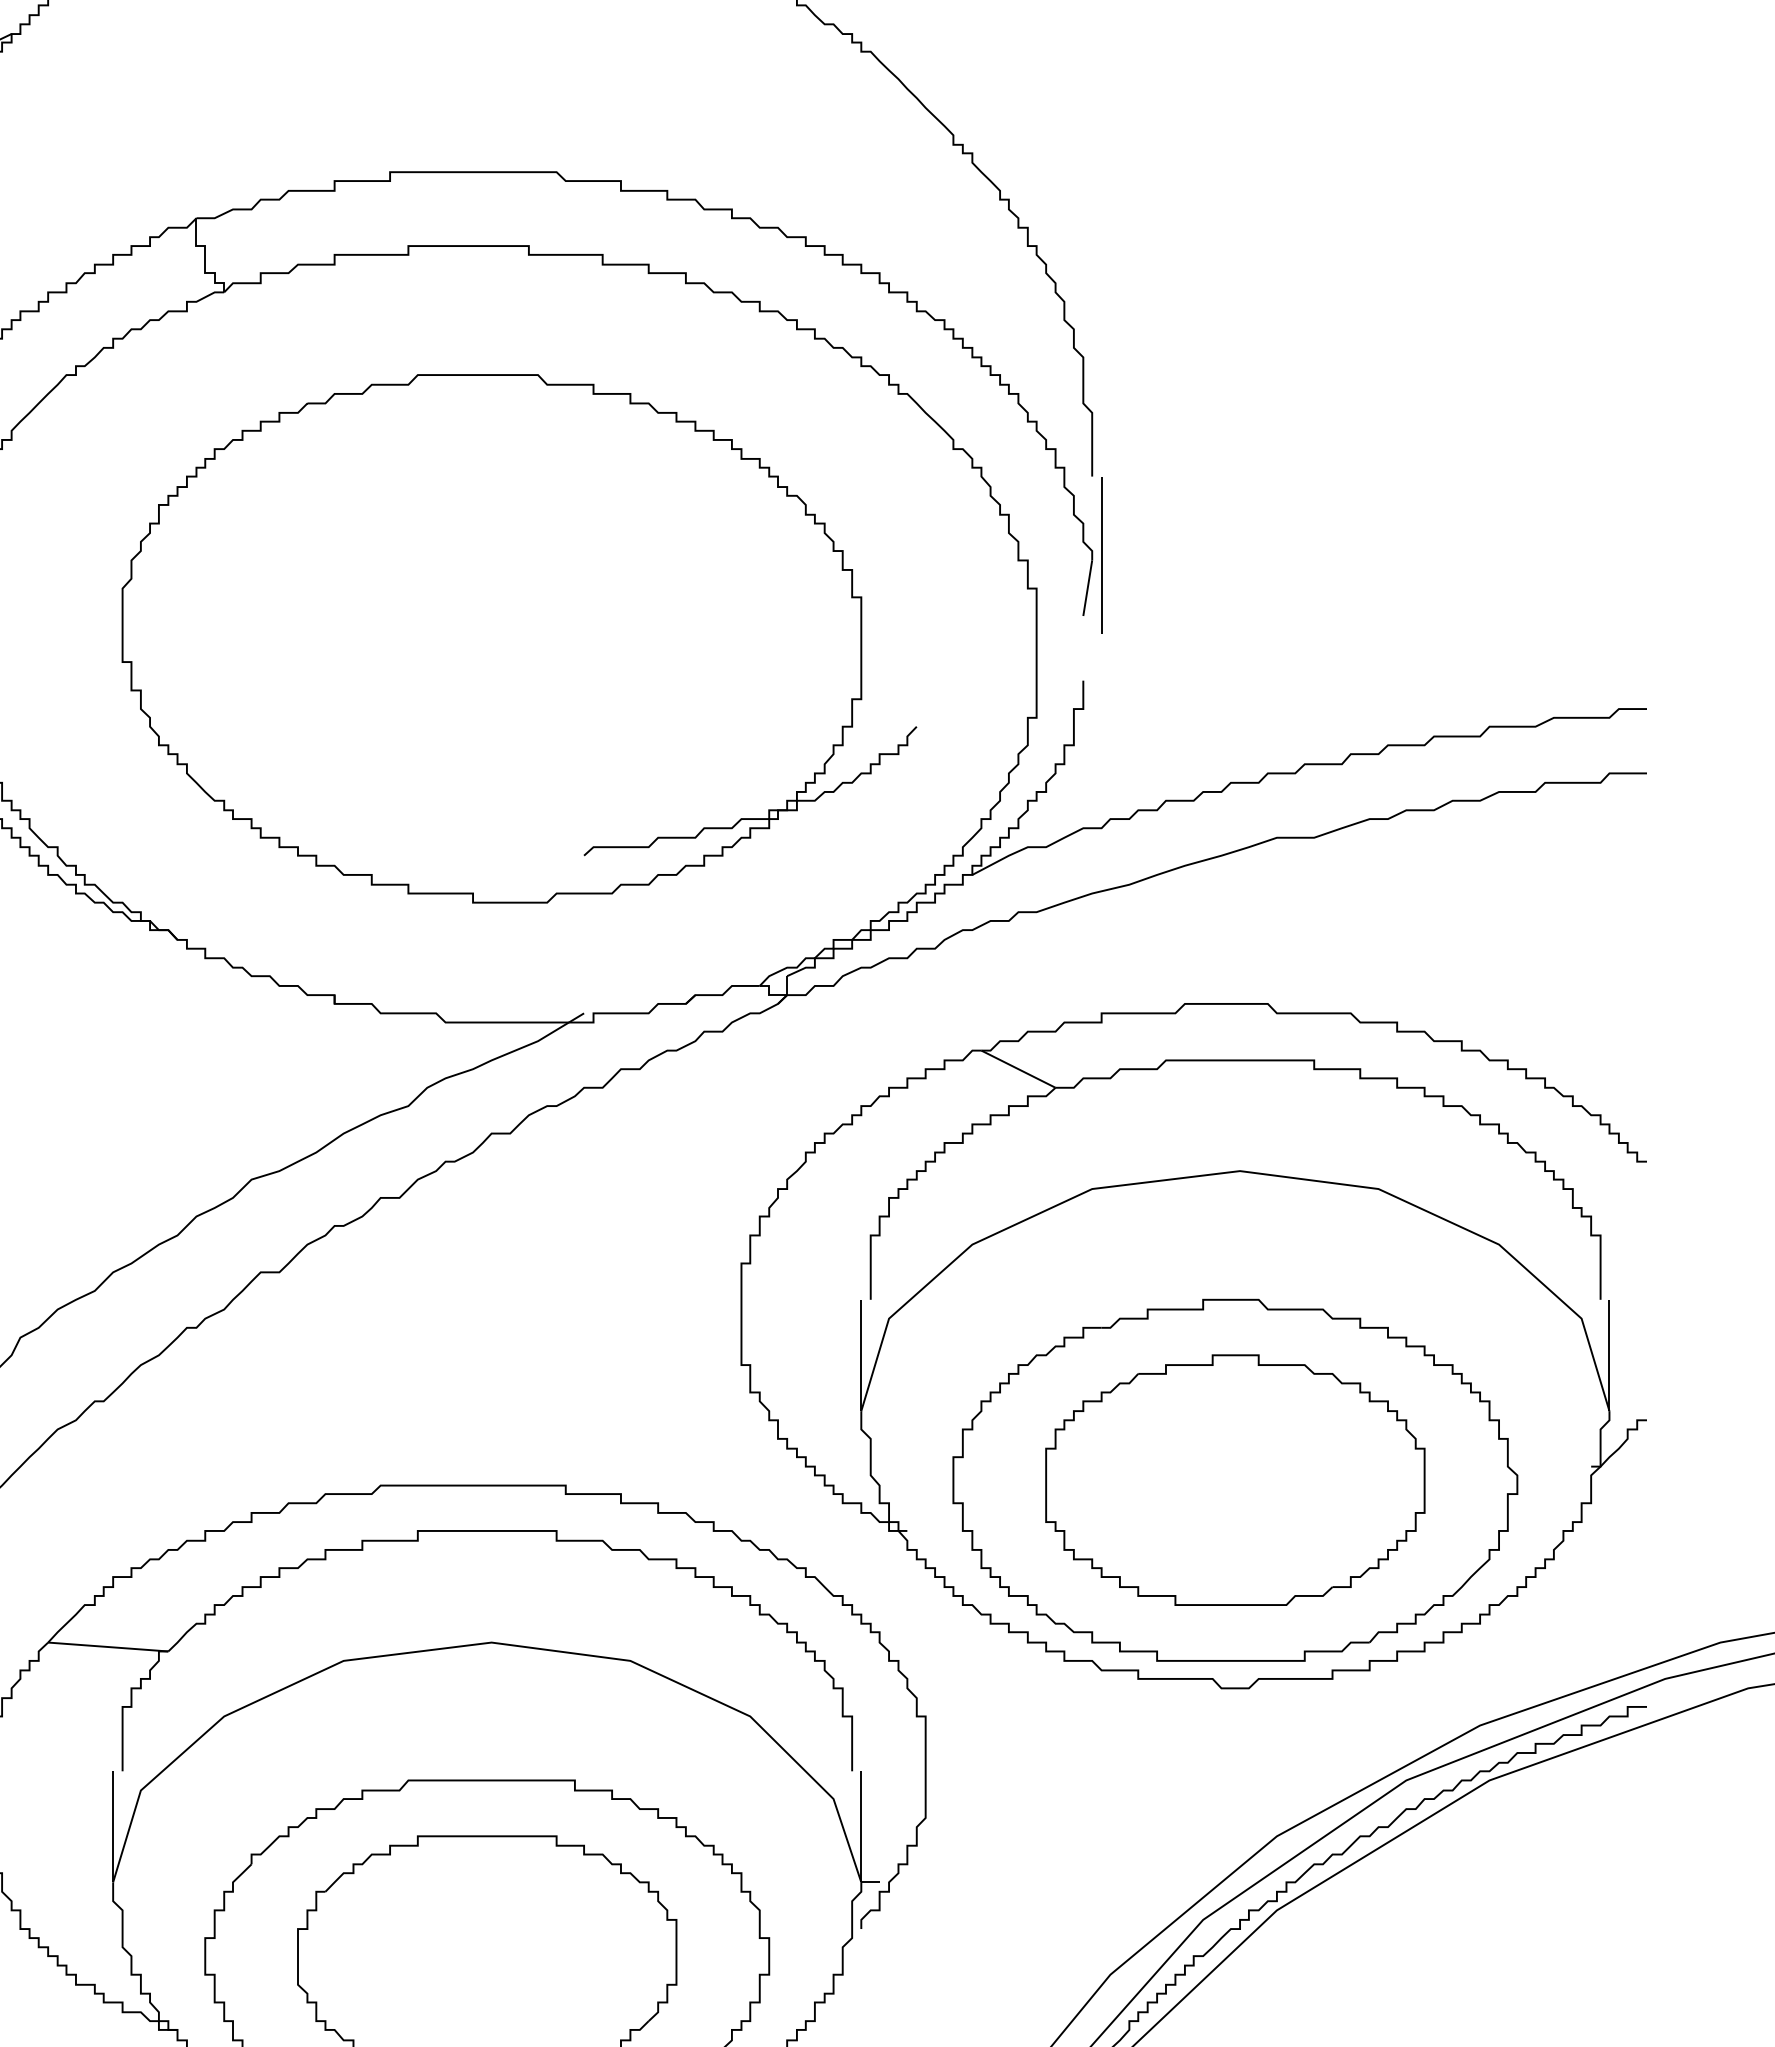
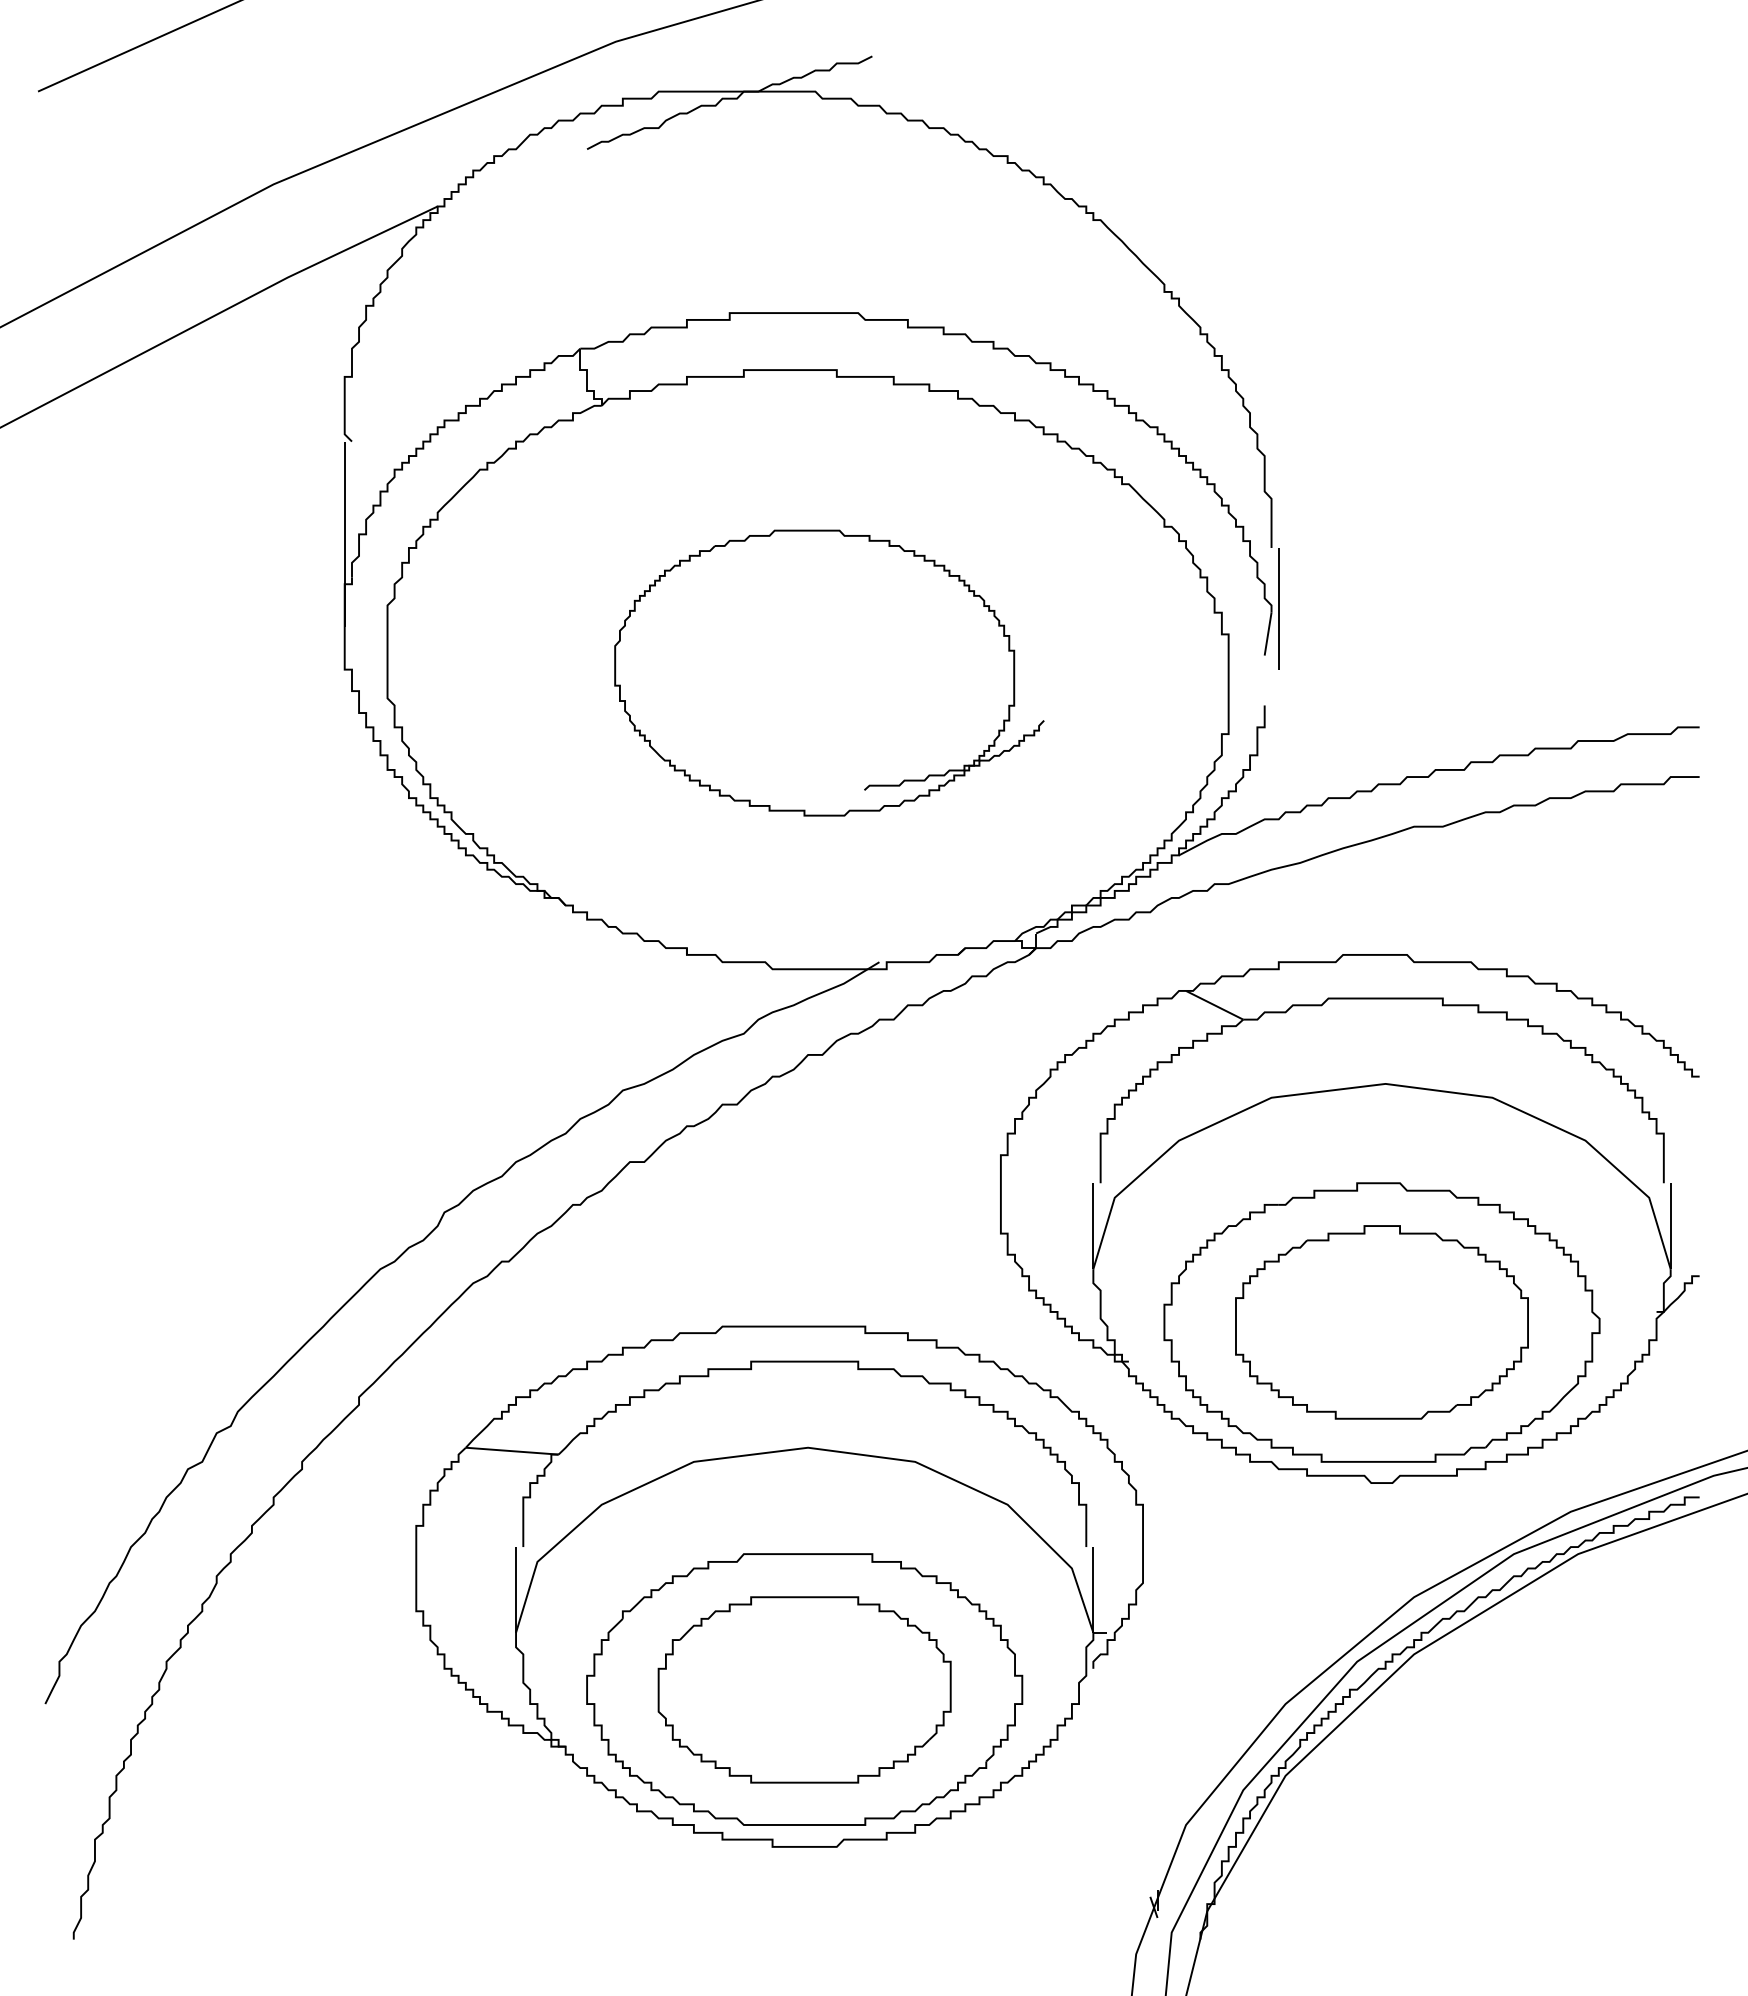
part: (519, 637) -> (829, 672), size x0.7

